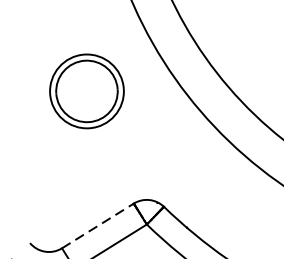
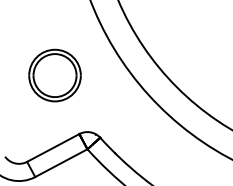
part: (86, 91) -> (54, 75), moved
line: (98, 225) -> (53, 147), dashed -> solid

